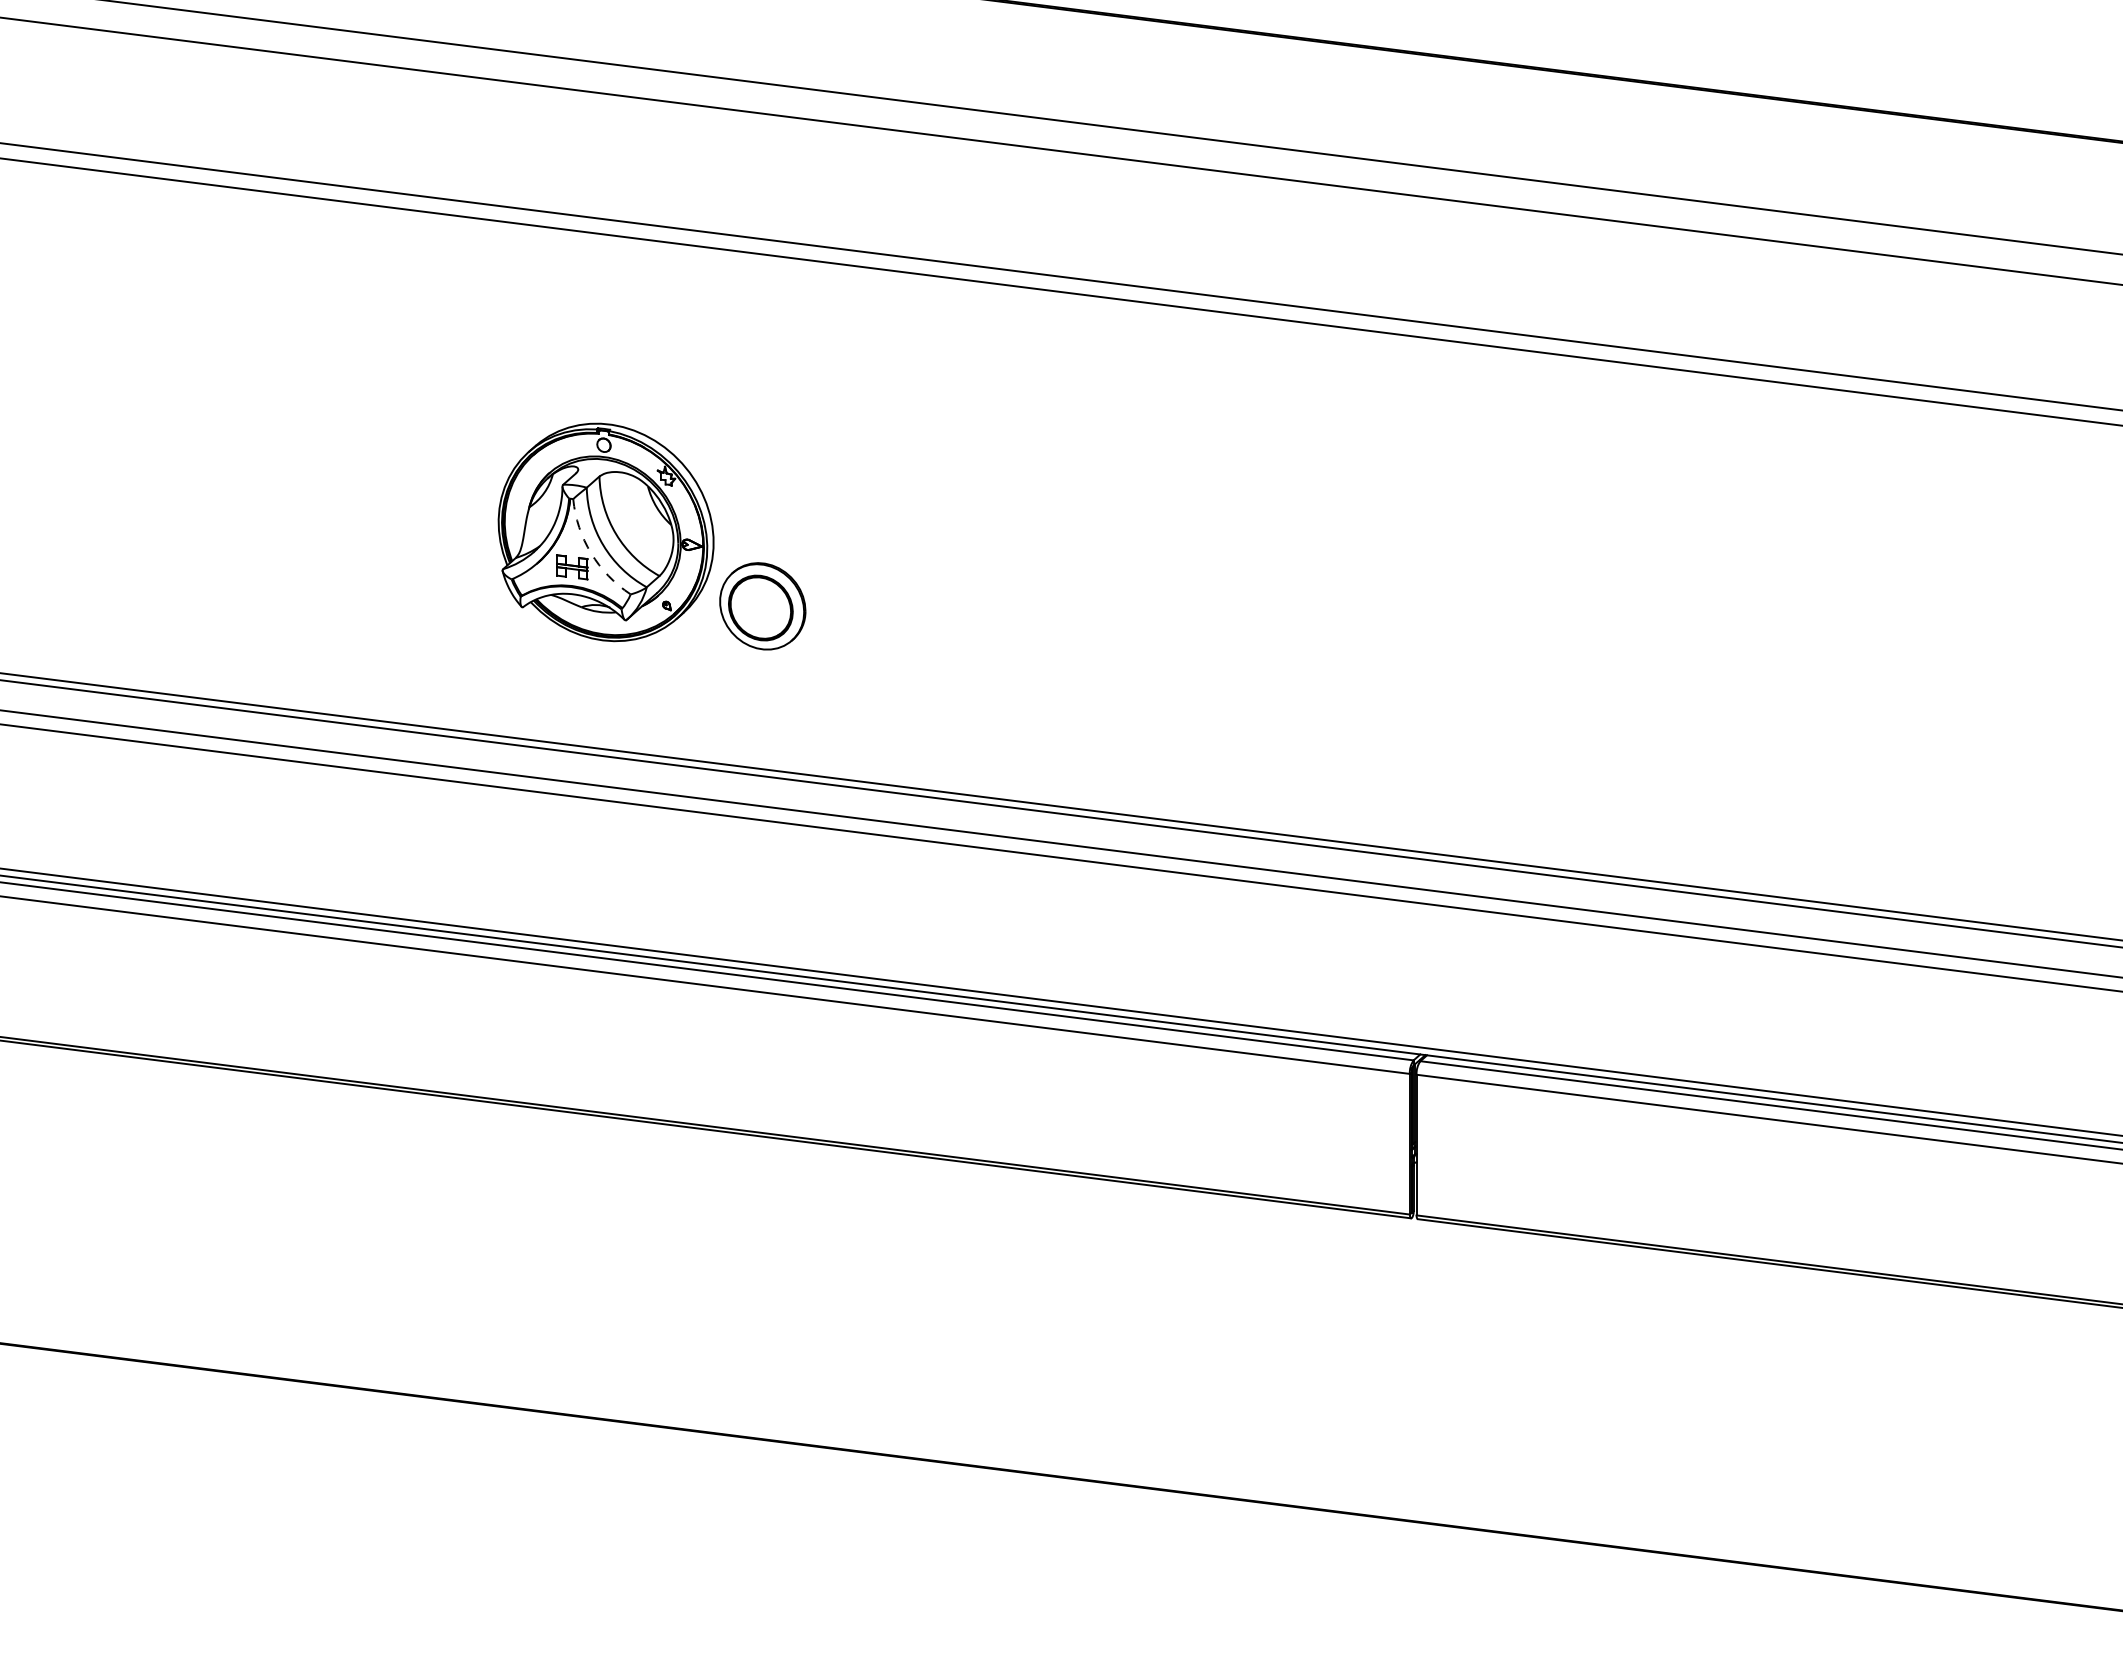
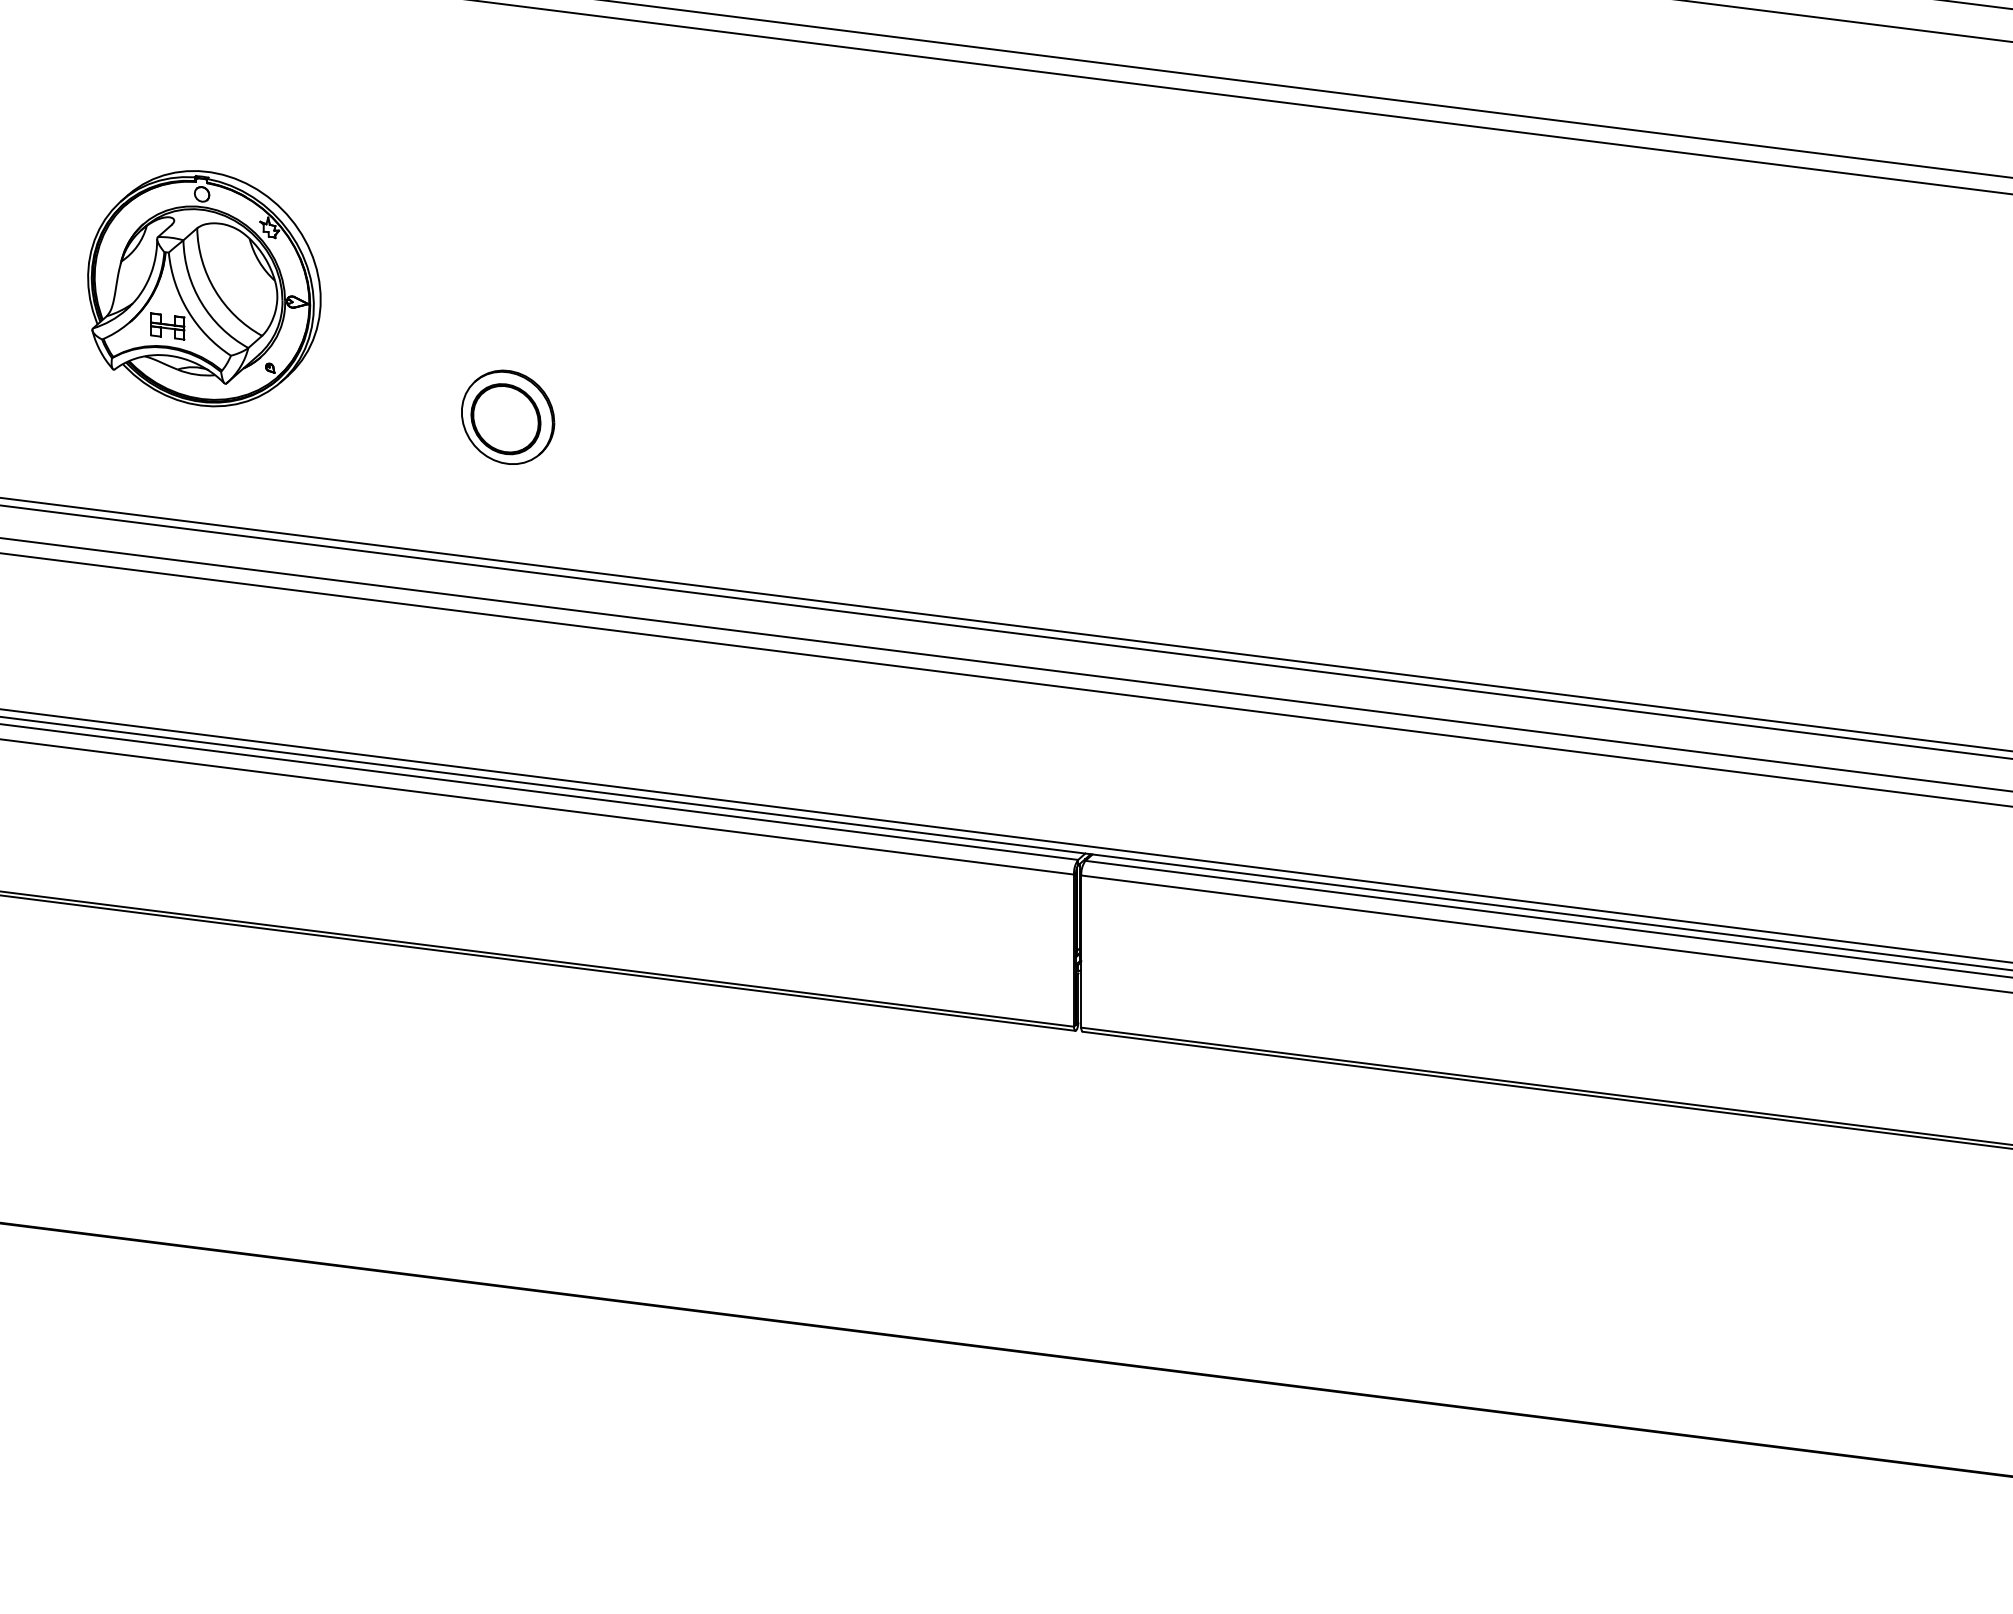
arc: (591, 553) -> (188, 311), dashed -> solid
part: (762, 606) -> (507, 417), moved

